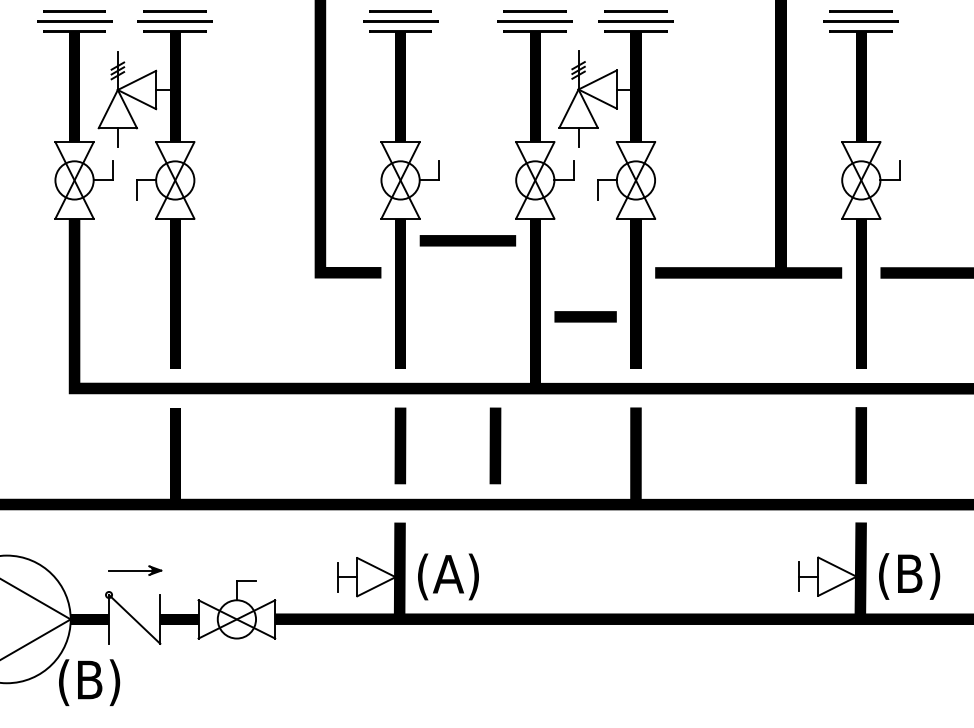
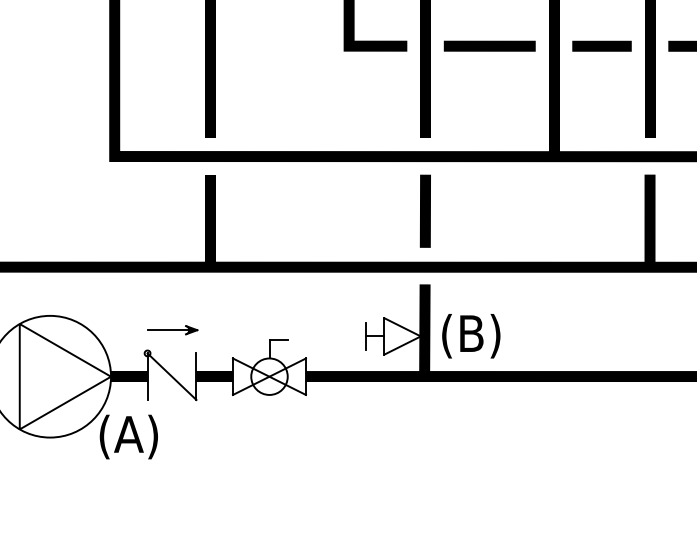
line: (467, 240) -> (489, 45), moved
line: (585, 316) -> (601, 45), moved
line: (495, 445) -> (516, 210), removed
text: (456, 576) -> (478, 335), (A) -> (B)
text: (97, 682) -> (136, 436), (B) -> (A)

